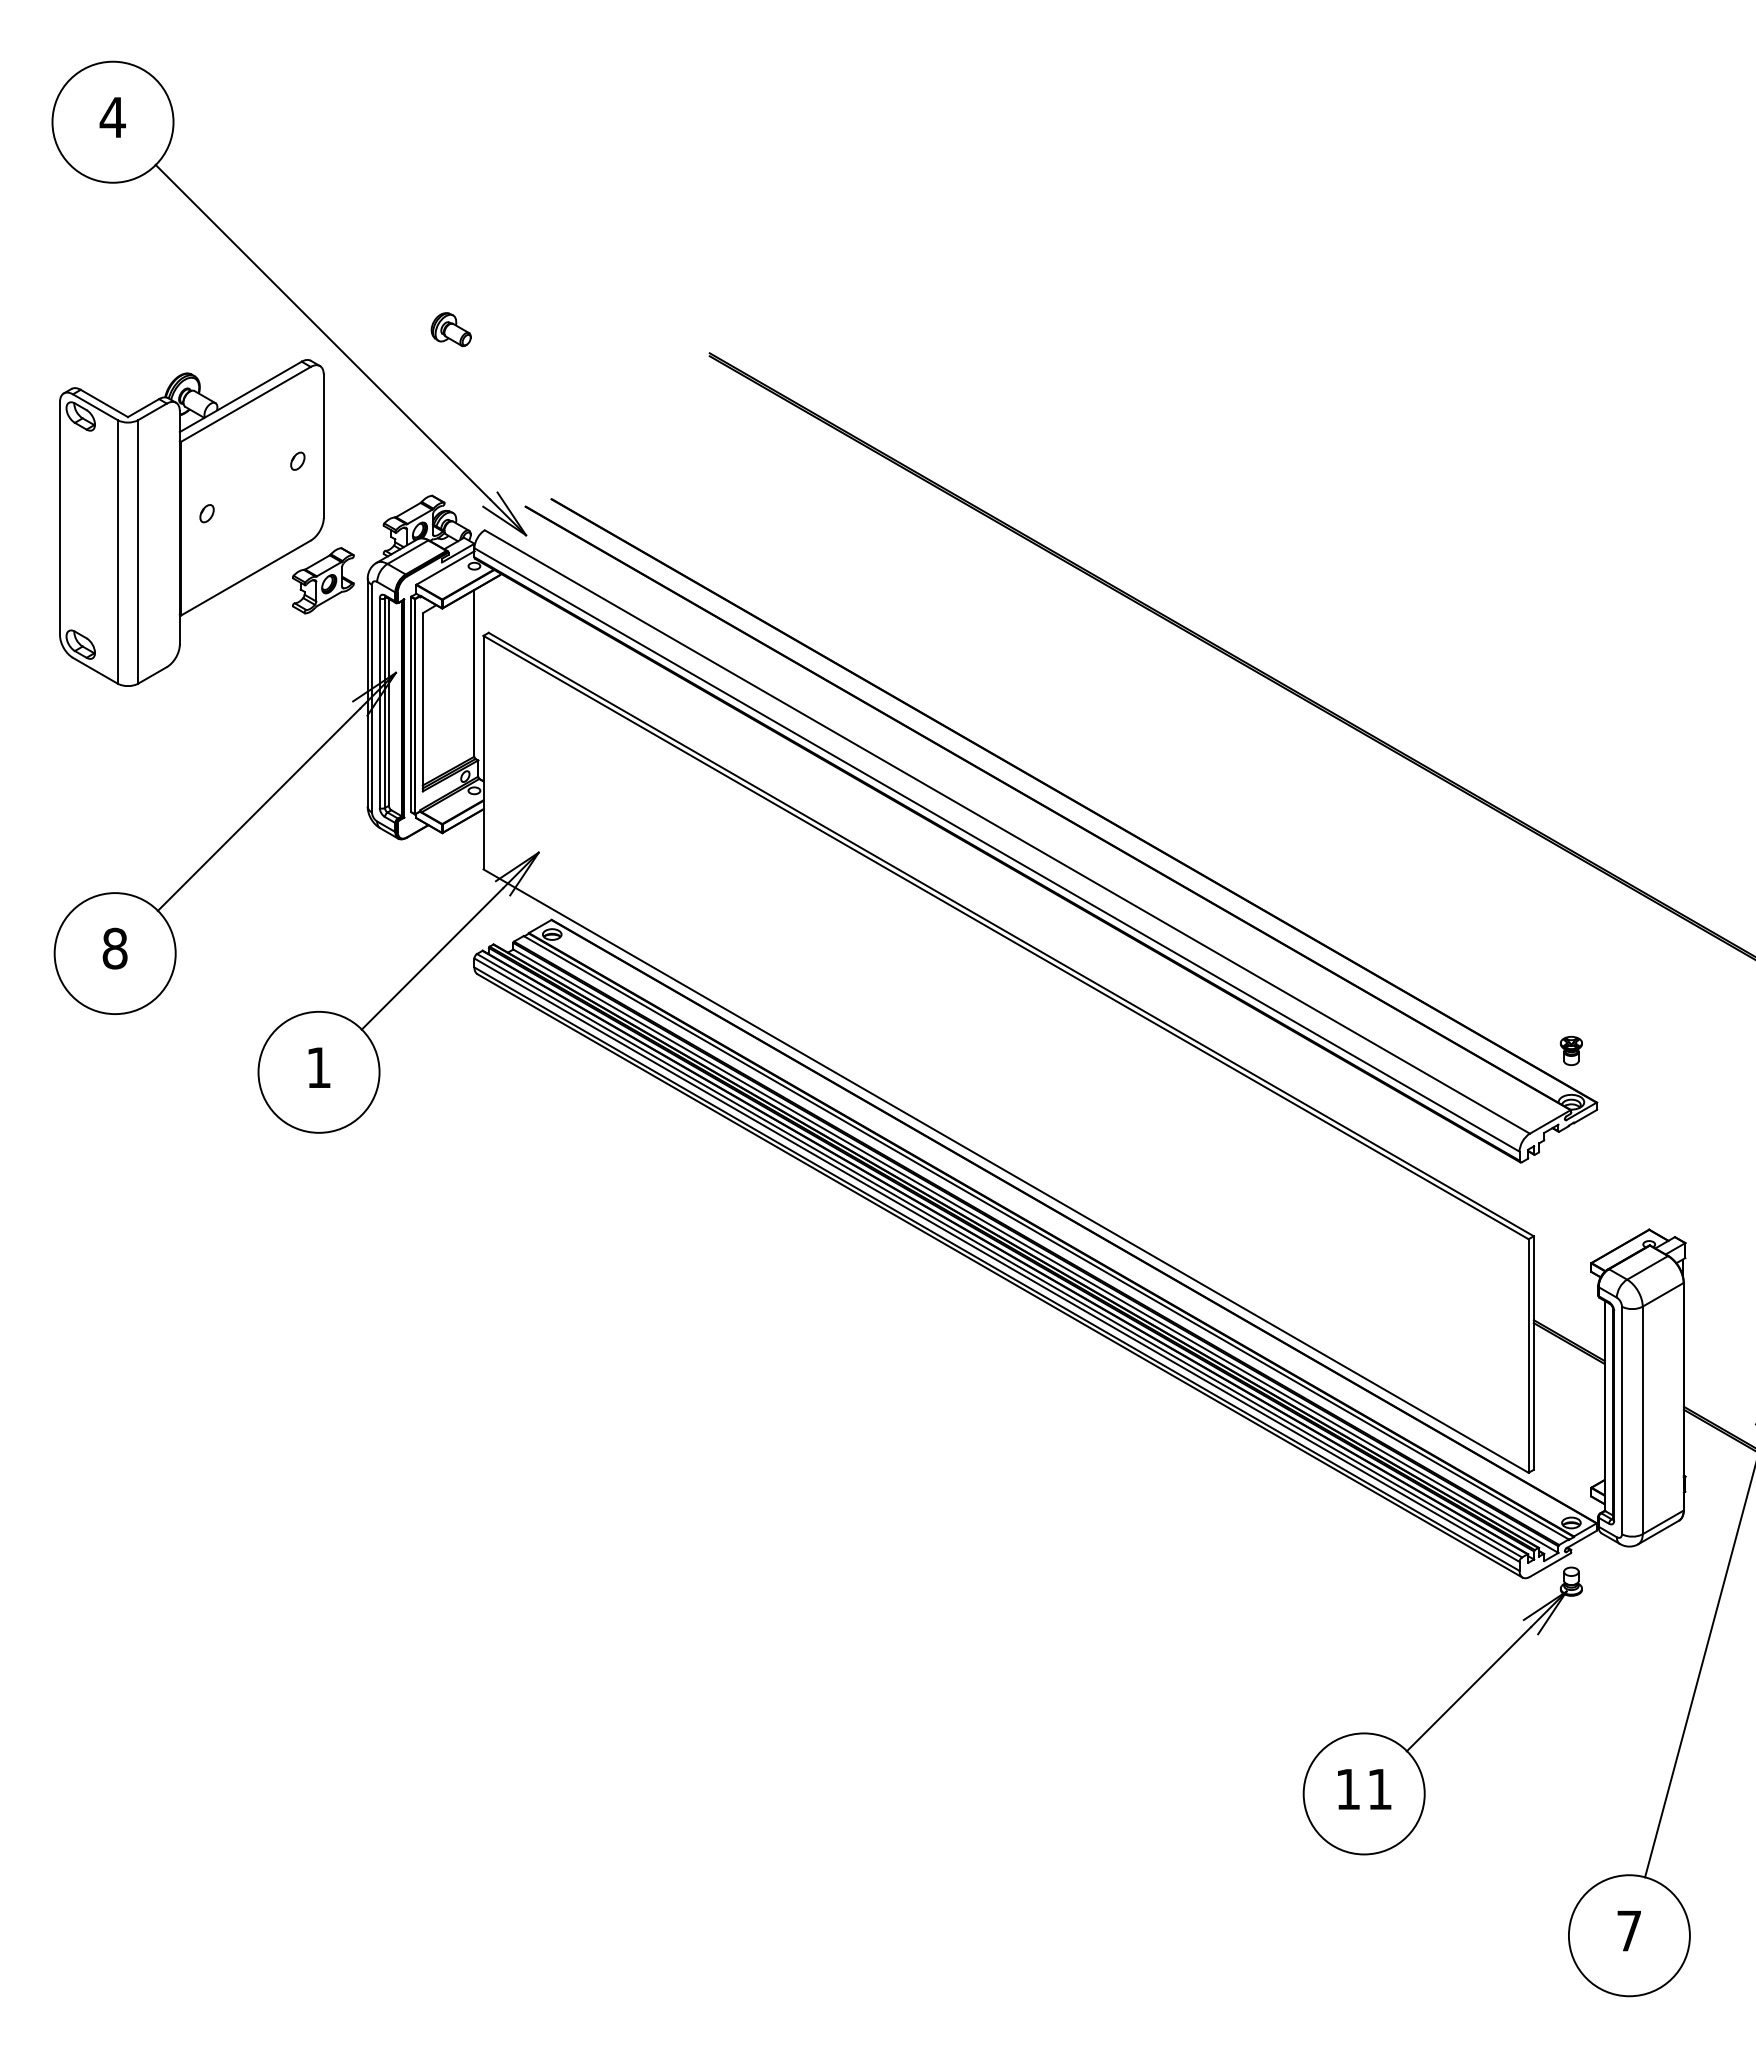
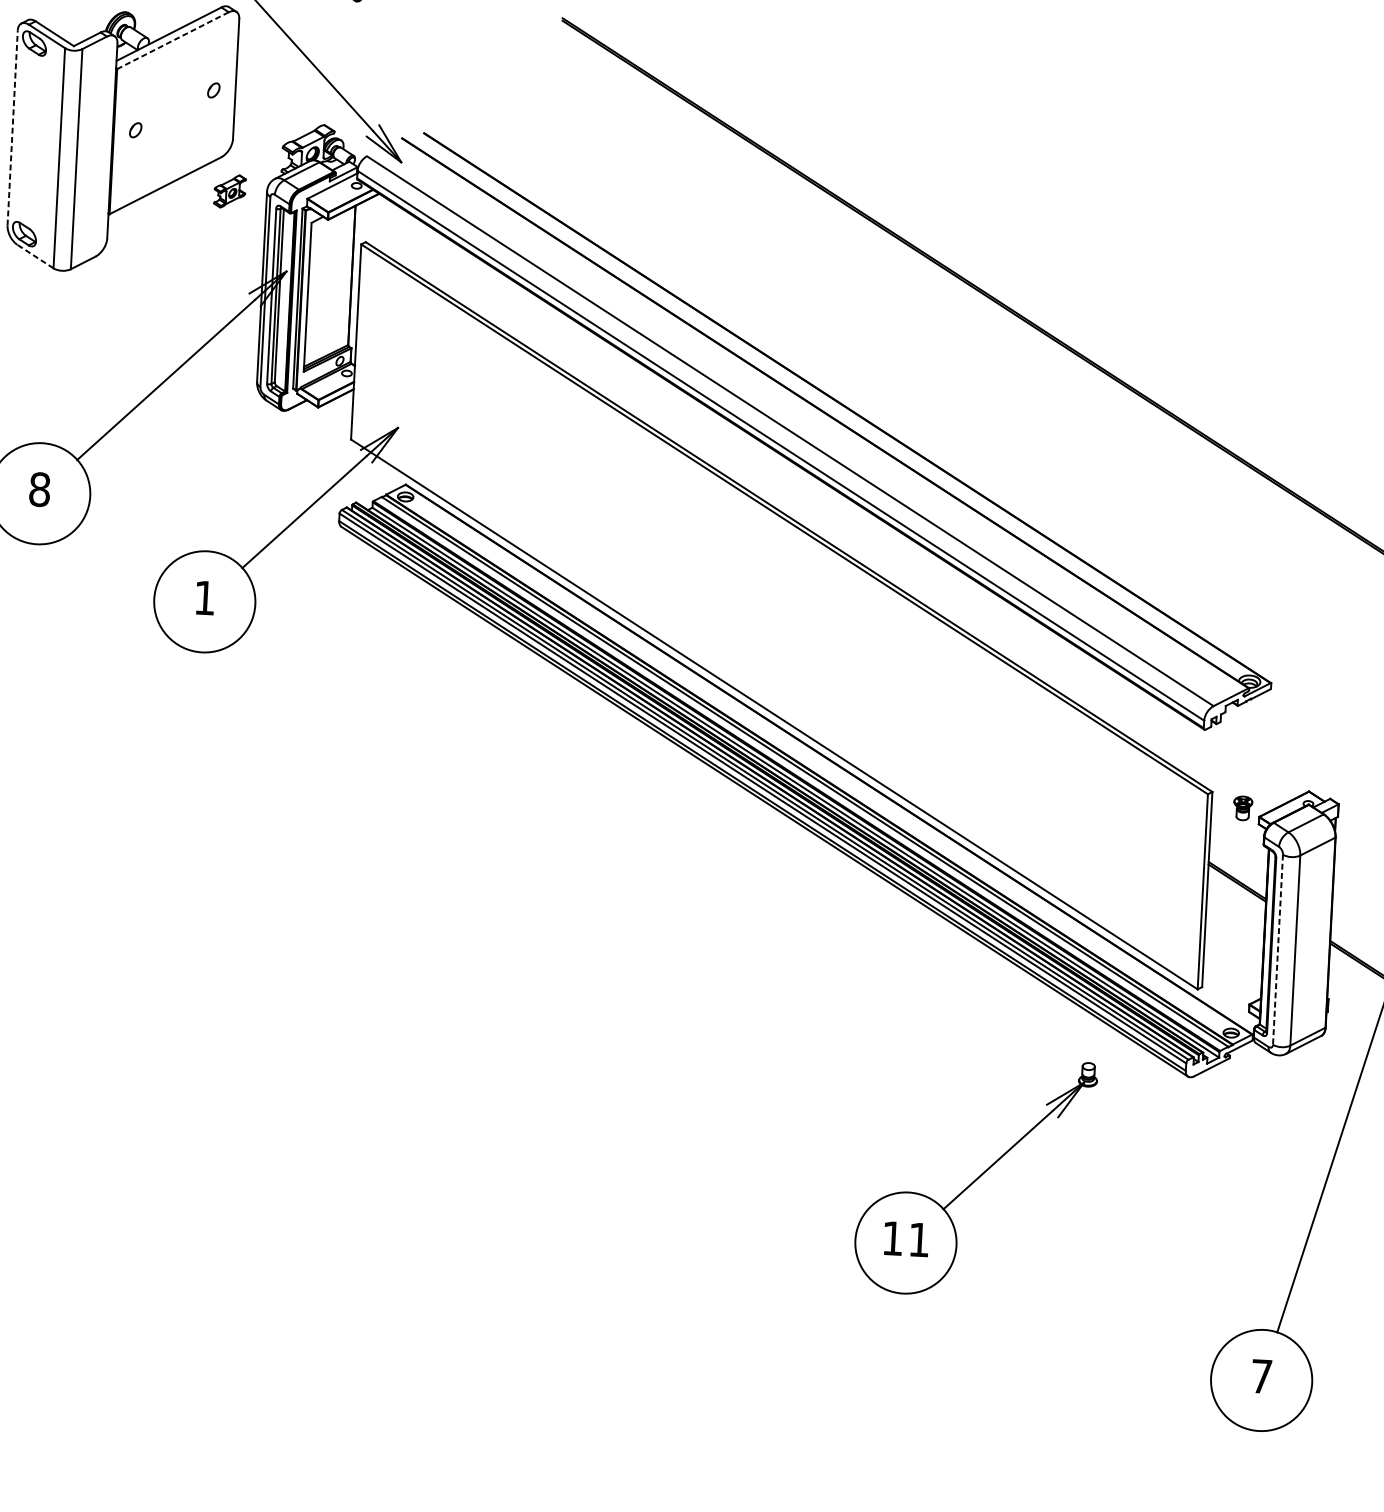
line: (245, 404) -> (172, 40), solid -> dashed
line: (60, 518) -> (13, 127), solid -> dashed
part: (323, 580) -> (230, 191), size x0.6
line: (95, 670) -> (35, 256), solid -> dashed
part: (1570, 1050) -> (1242, 807), moved
line: (1622, 1420) -> (1278, 949), solid -> dashed
part: (1442, 1710) -> (975, 1176), moved

